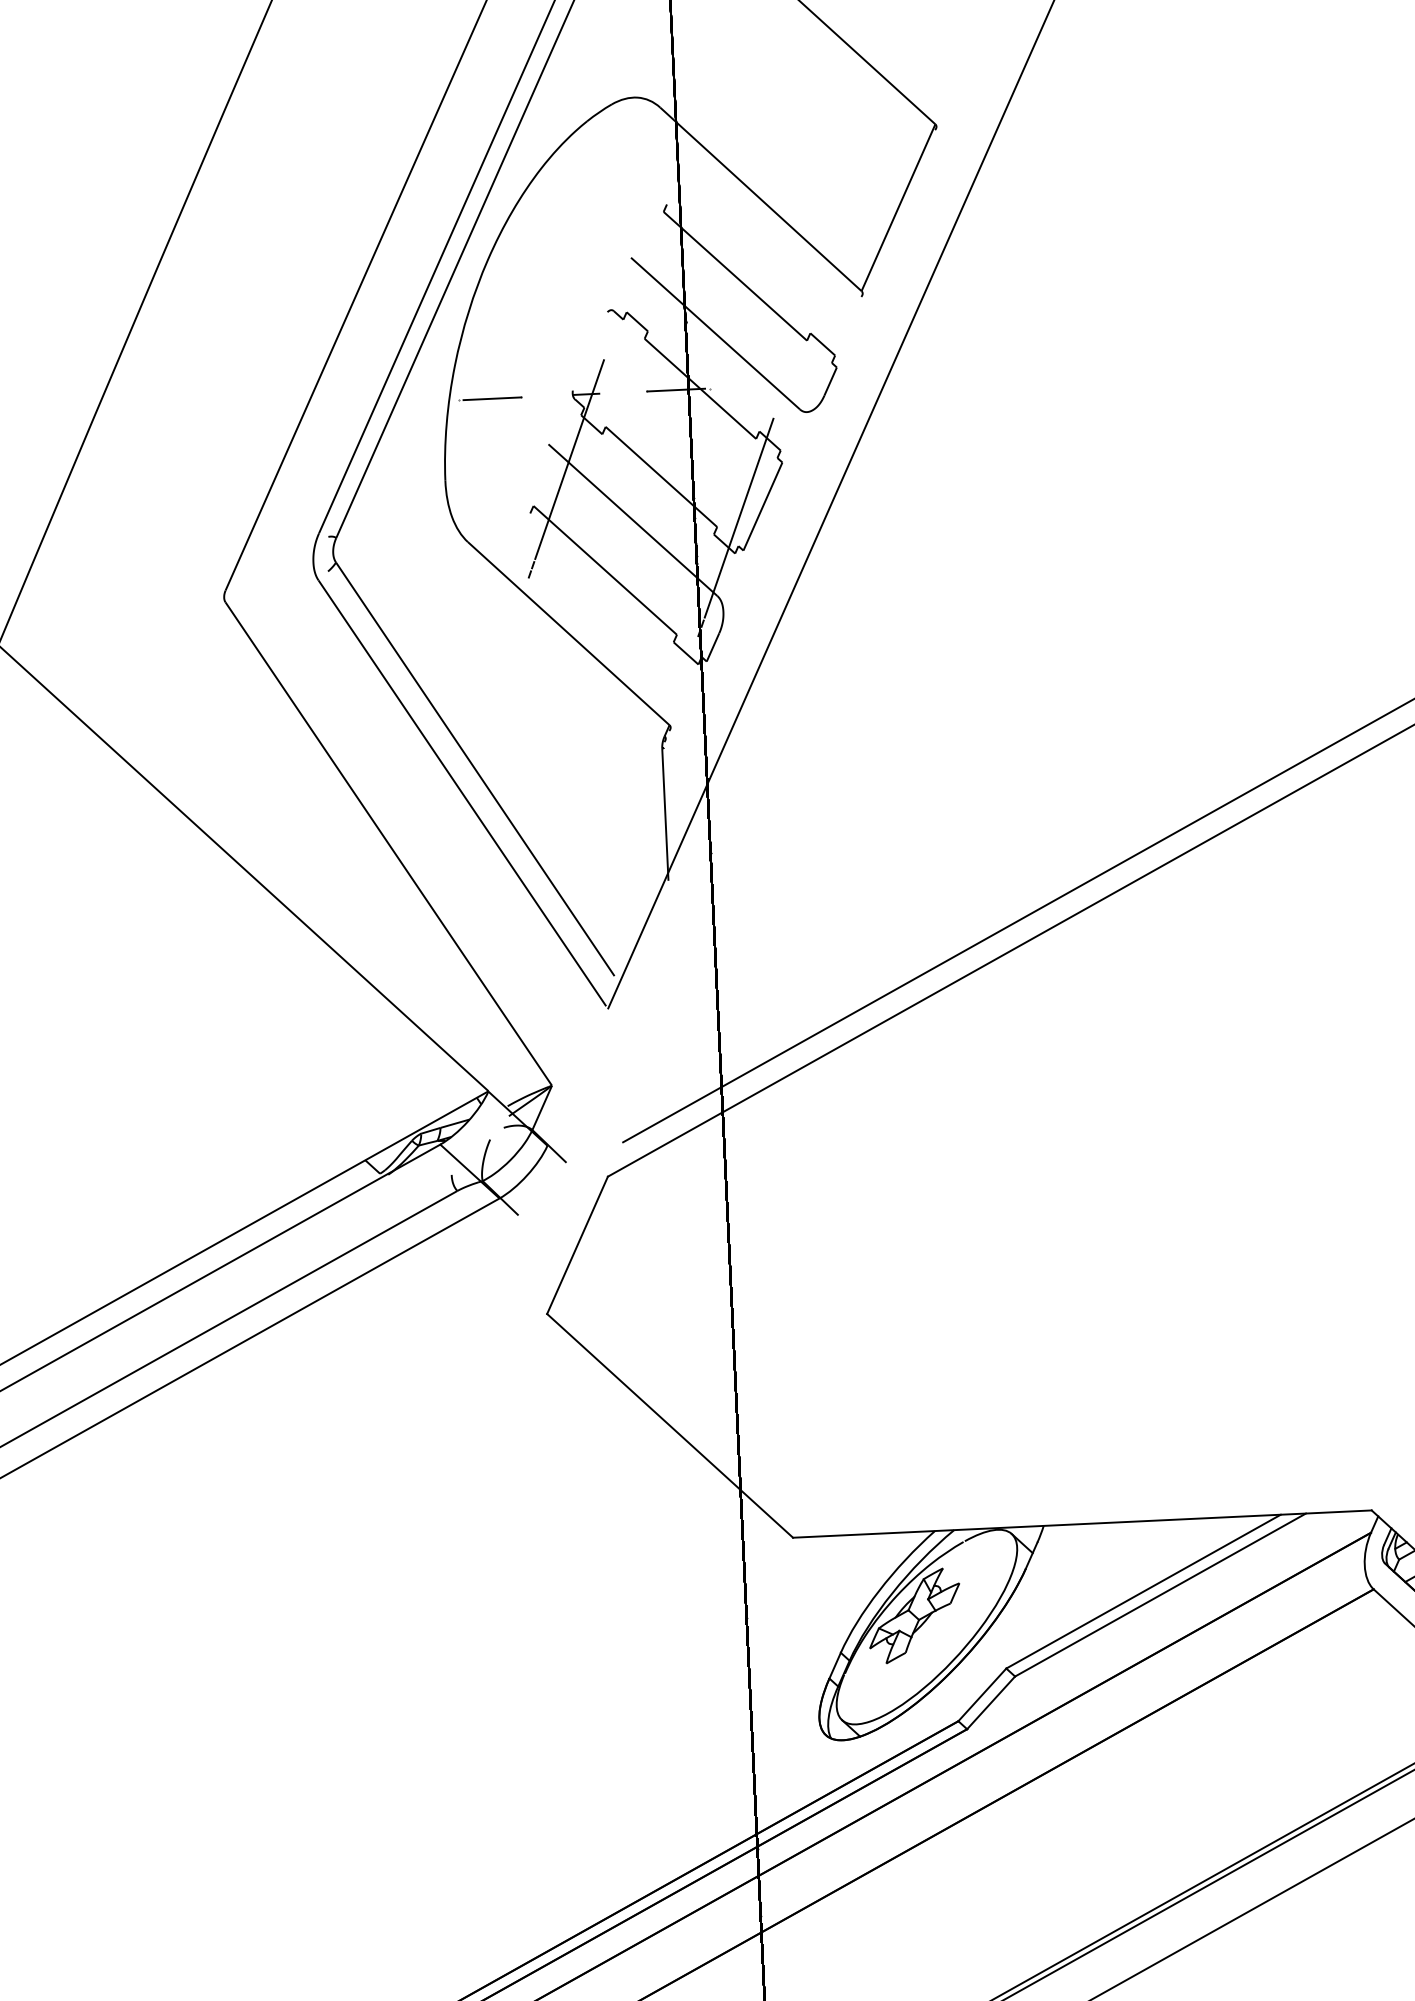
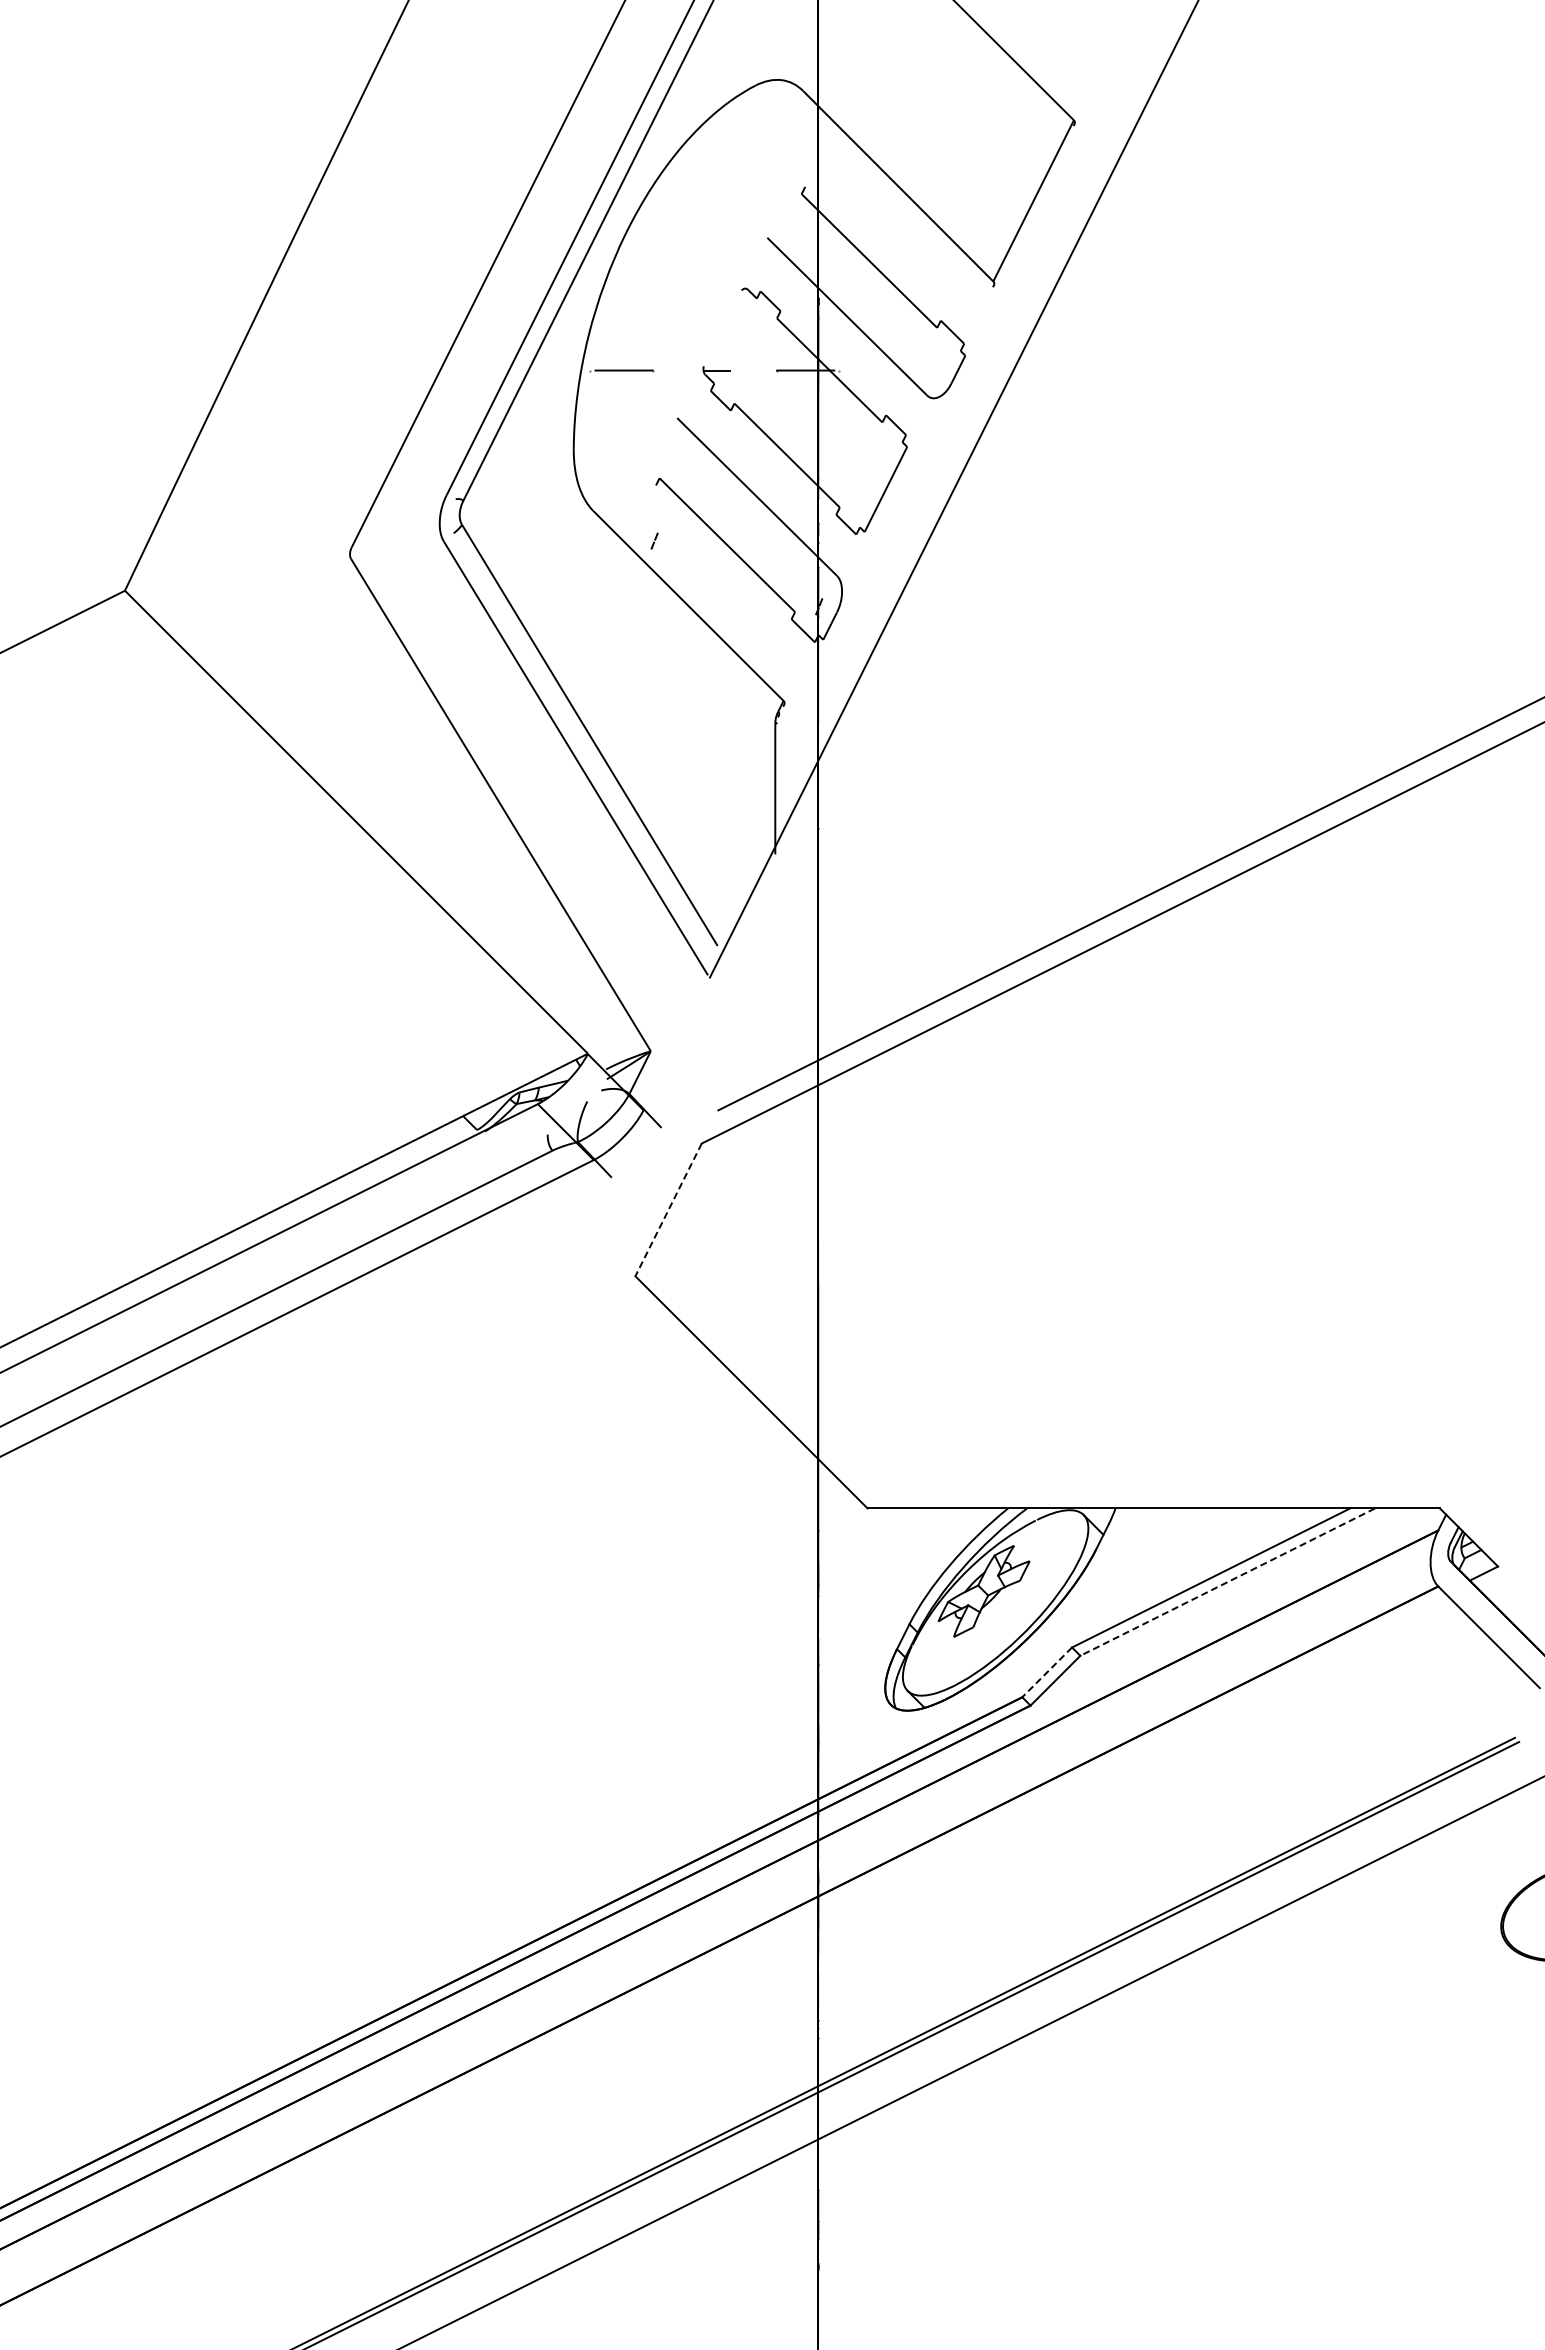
line: (568, 458) -> (696, 433), removed
line: (738, 517) -> (861, 499), removed
line: (577, 1245) -> (668, 1210), solid -> dashed
line: (1160, 1595) -> (1227, 1582), solid -> dashed
line: (981, 1695) -> (1046, 1672), solid -> dashed

